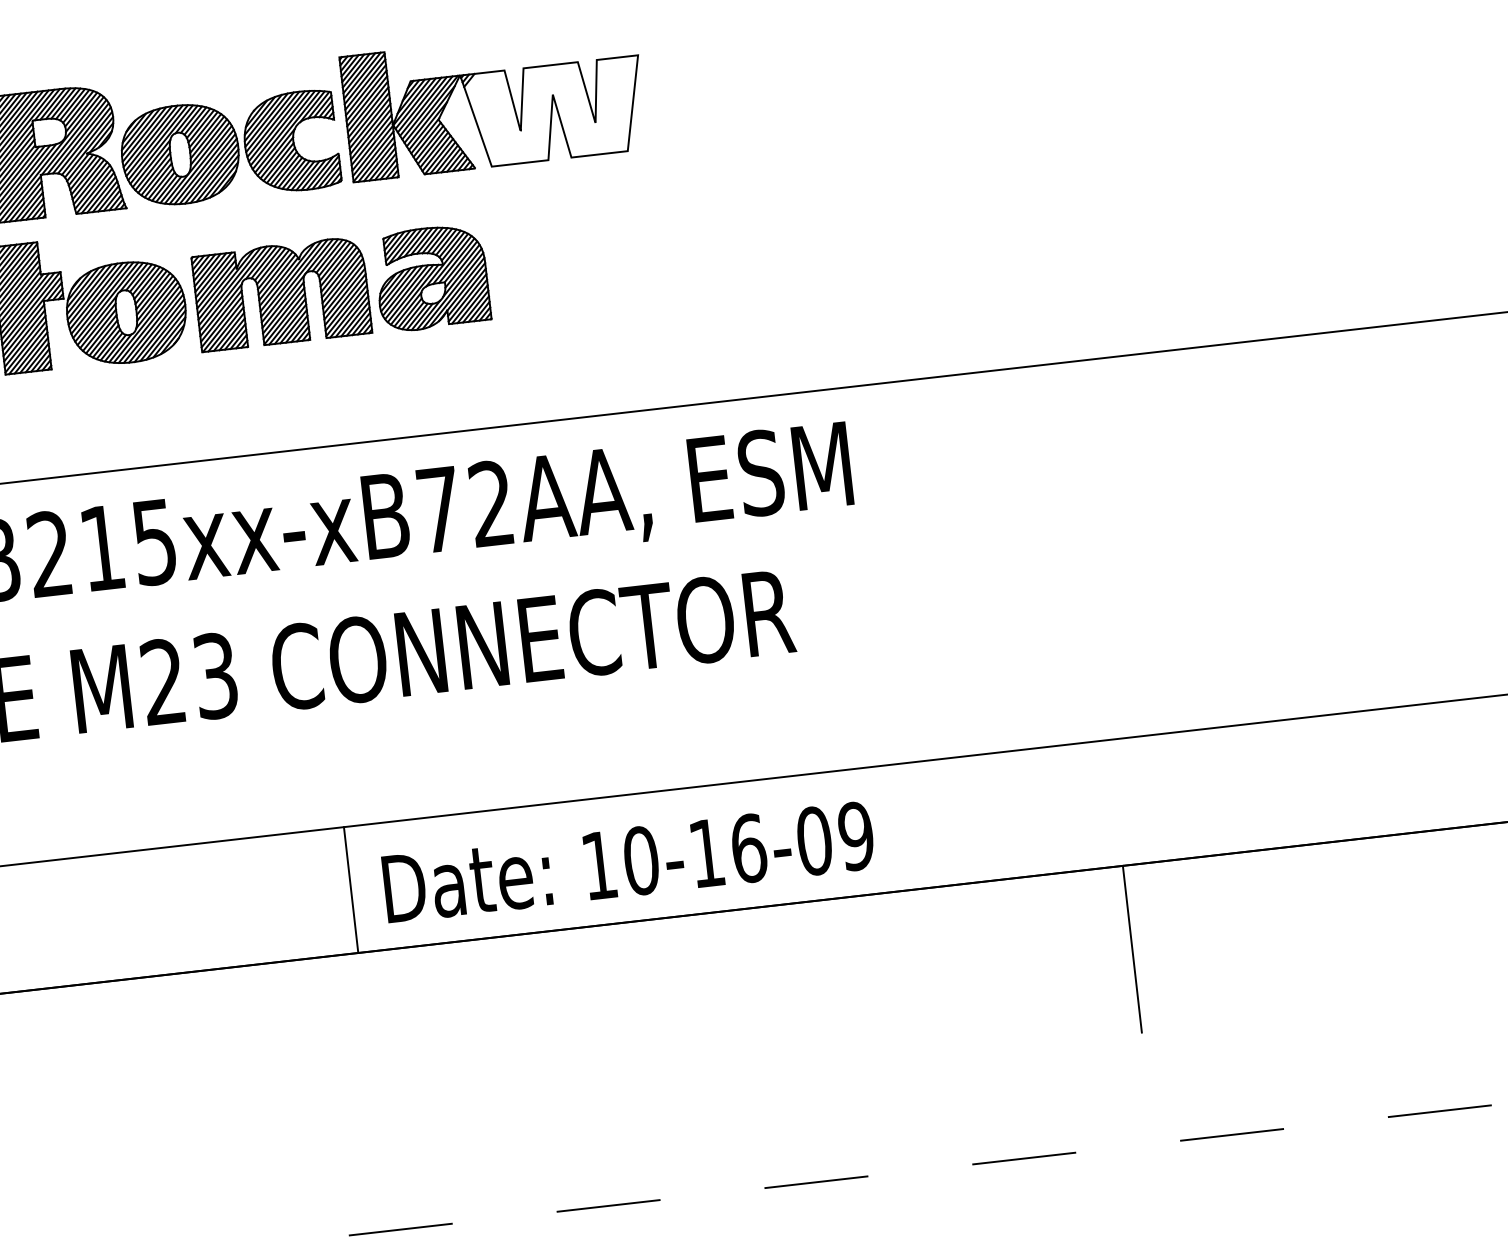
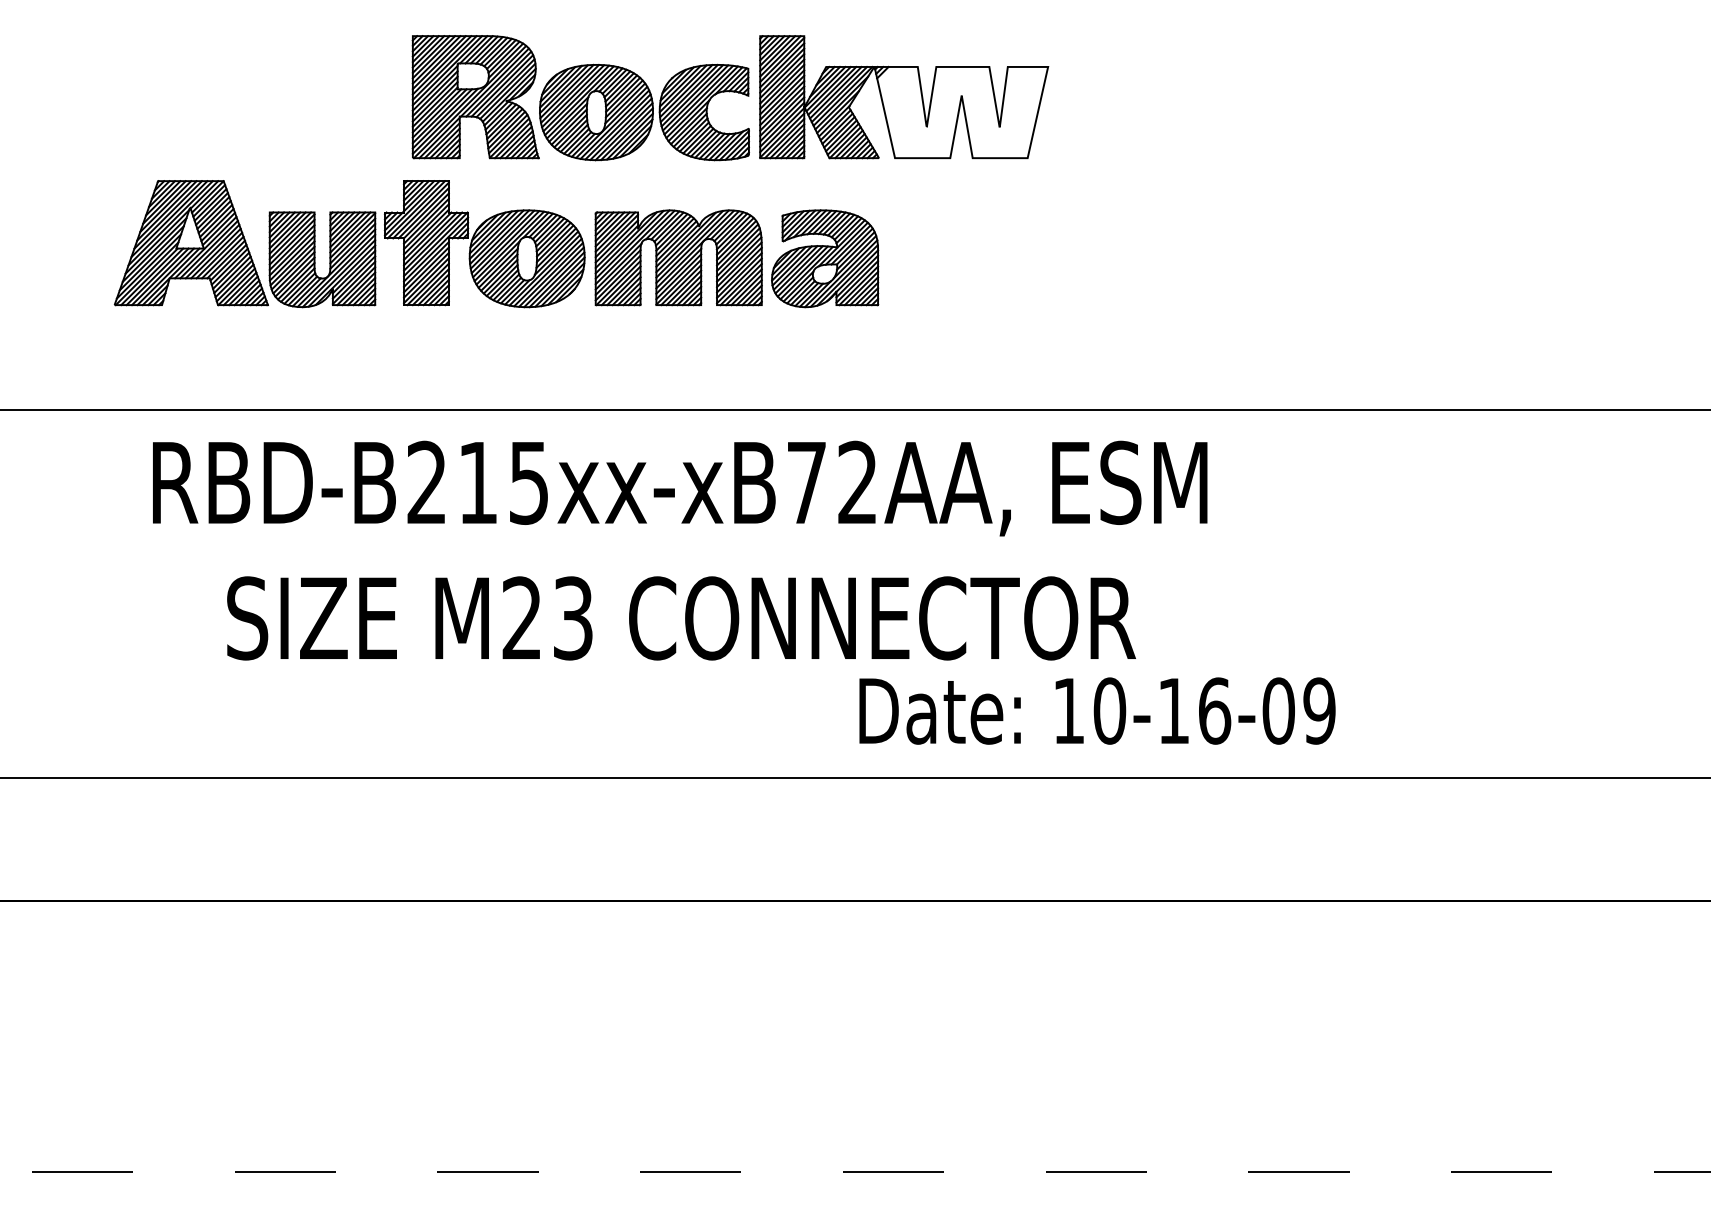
text: (628, 861) -> (1097, 710), moved
line: (351, 890) -> (680, 839), removed
line: (1132, 948) -> (1426, 981), removed

